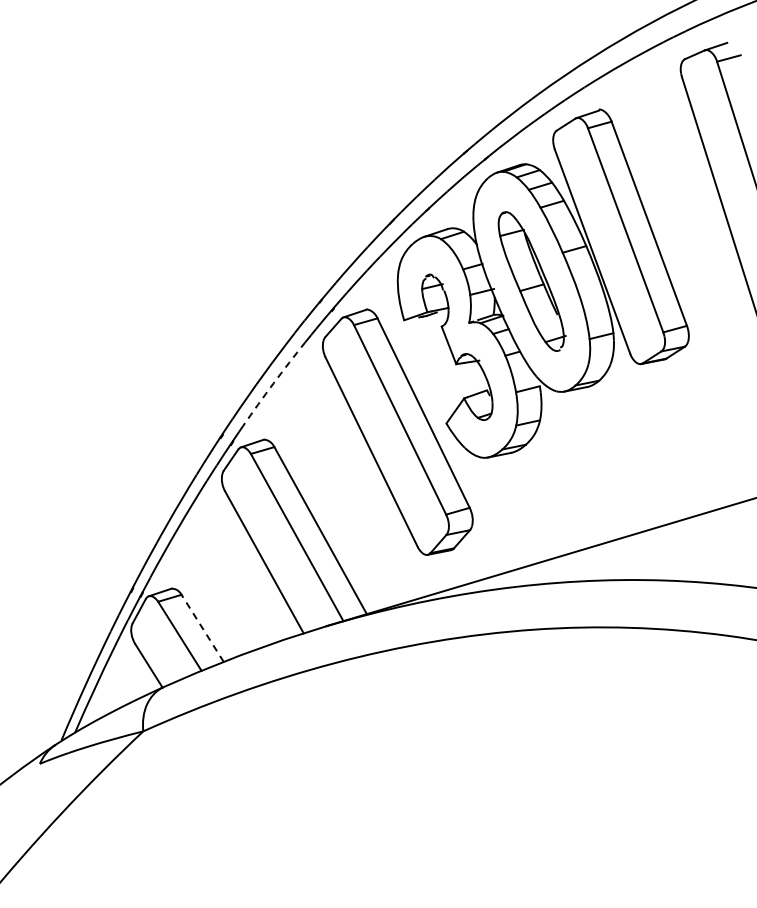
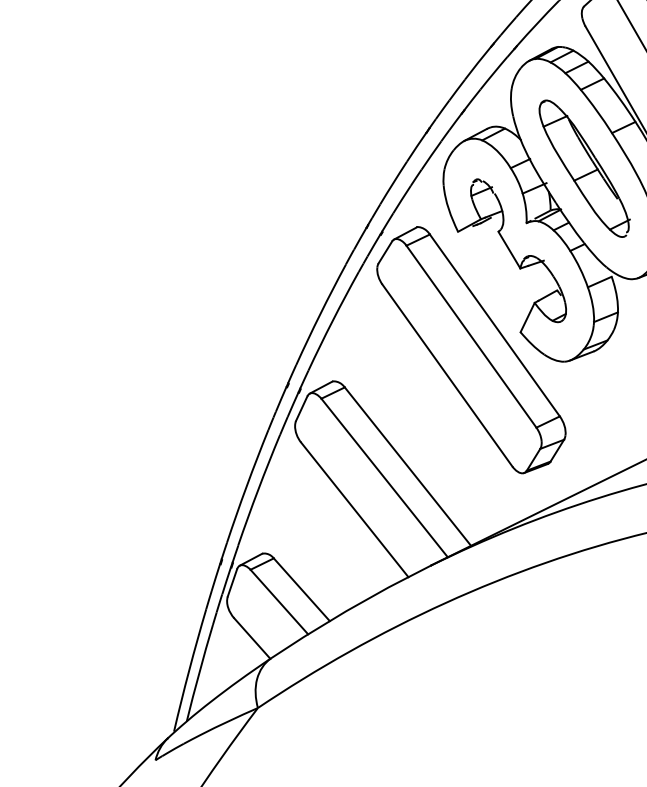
arc: (273, 383) -> (332, 321), dashed -> solid
line: (202, 628) -> (301, 589), dashed -> solid

